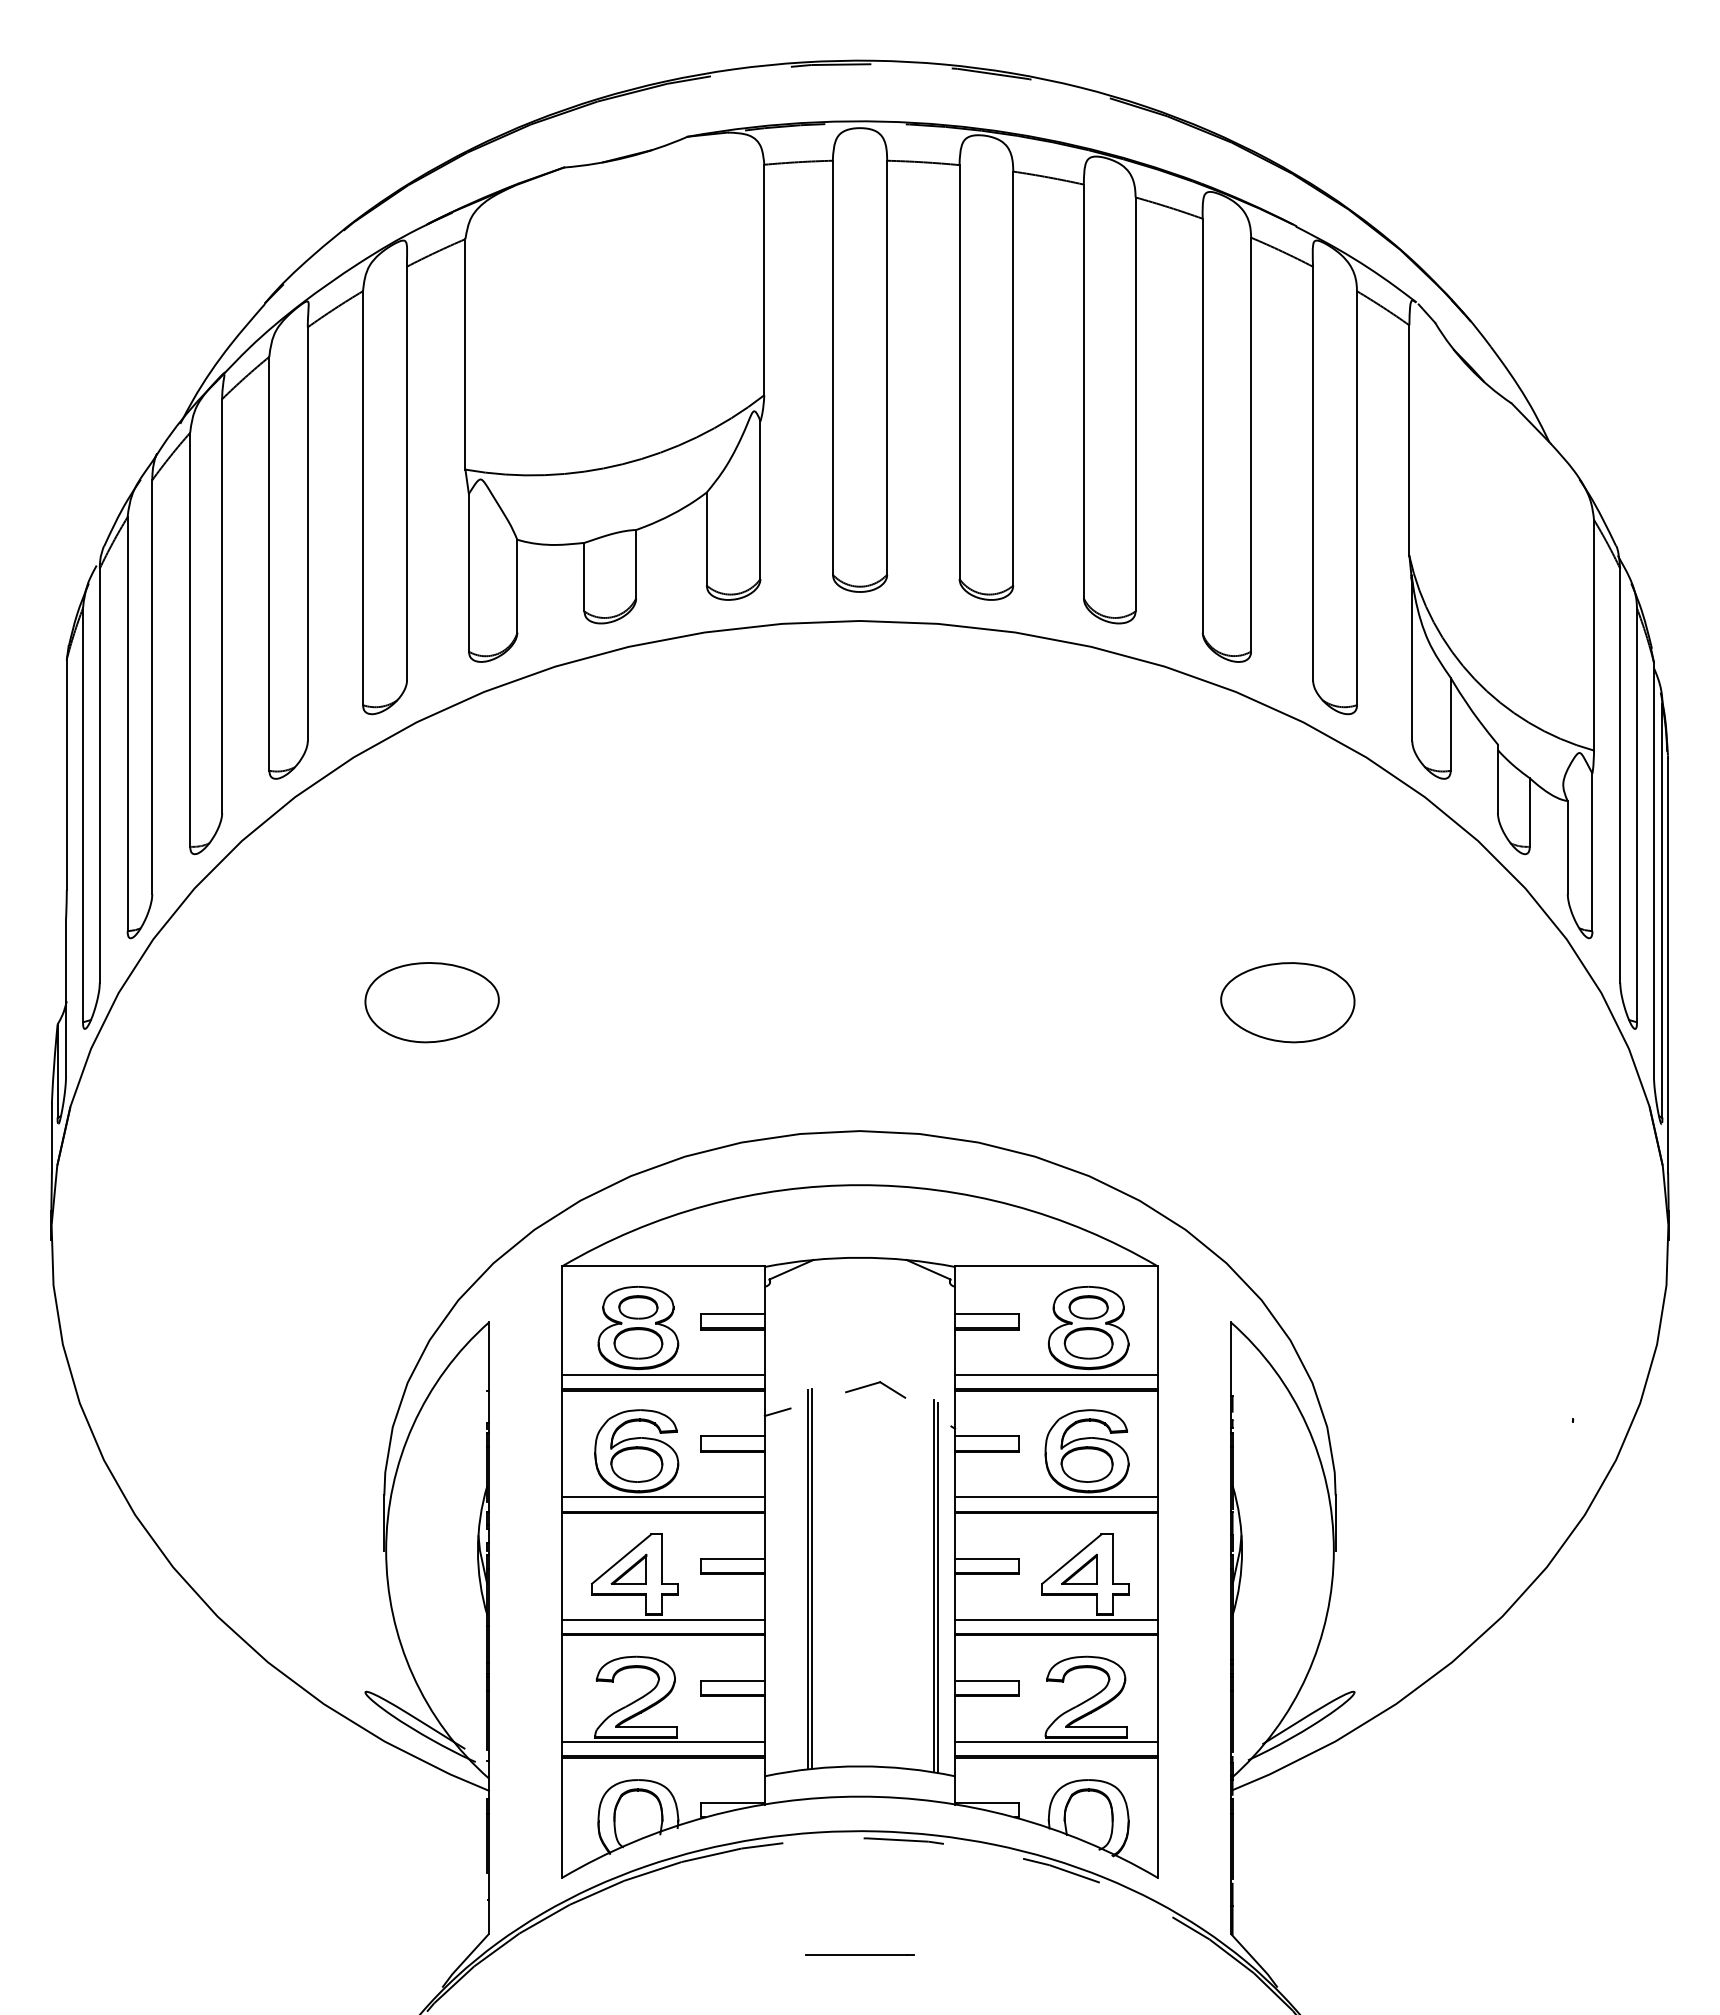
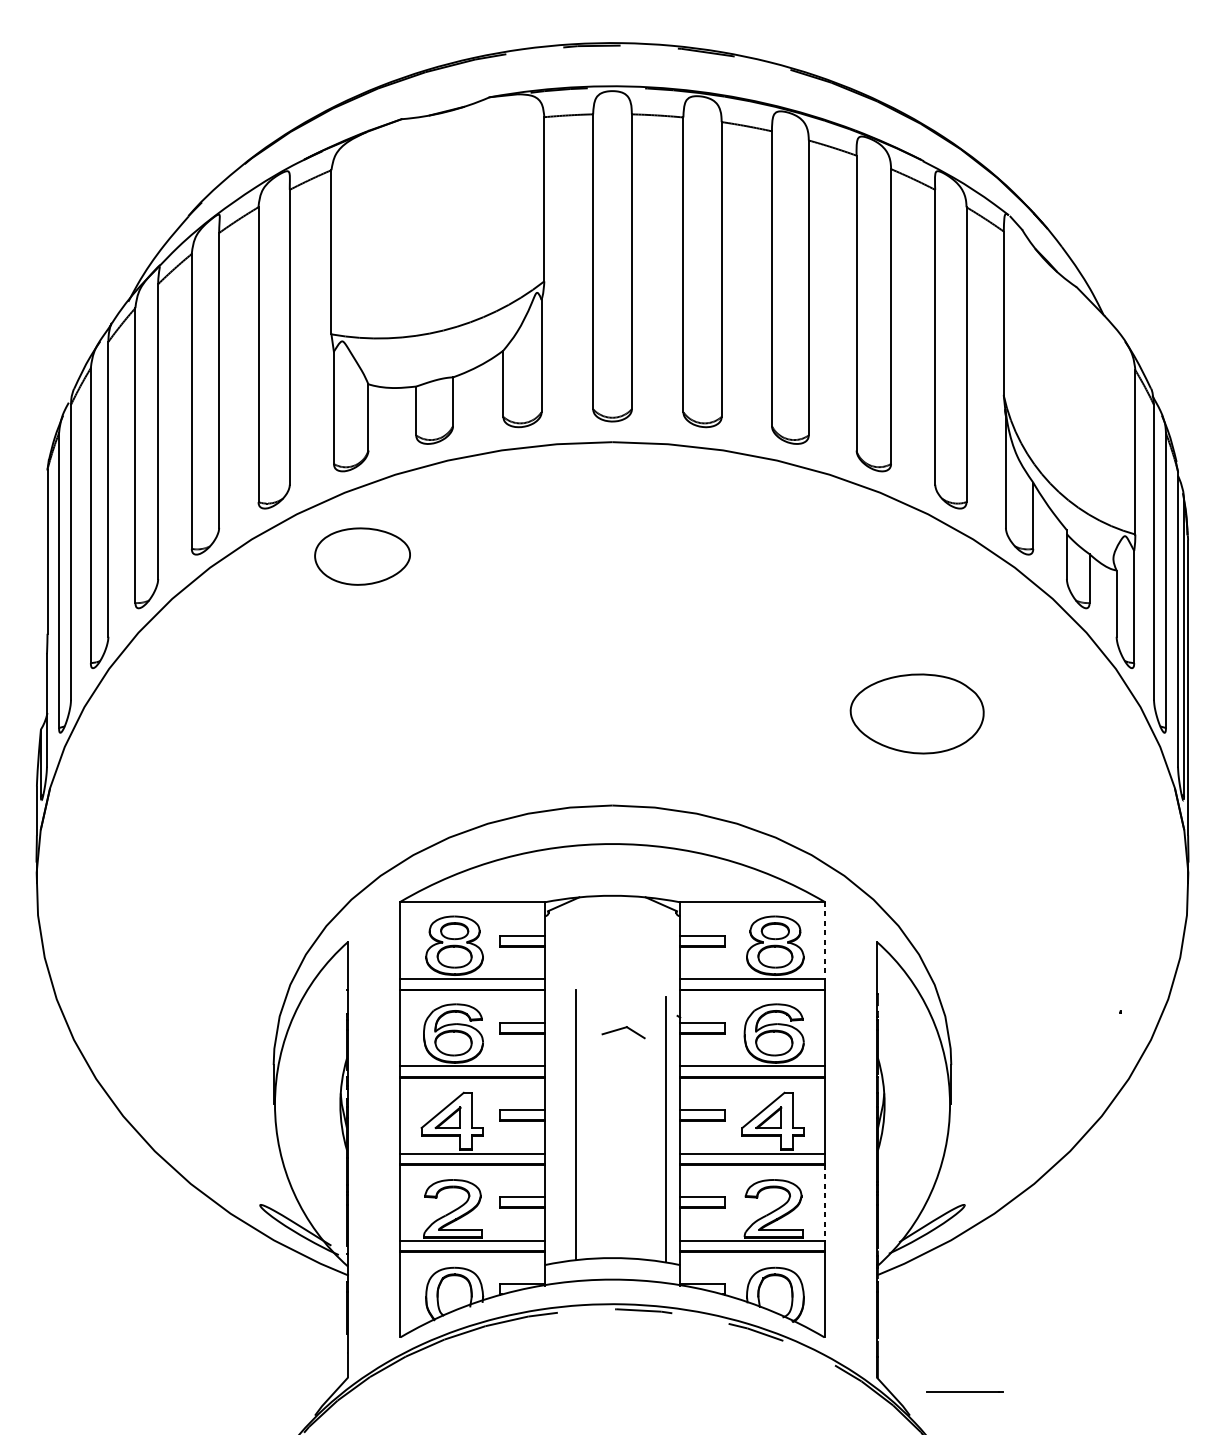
part: (431, 1002) -> (362, 556), moved
part: (1287, 1002) -> (917, 713), size x1.4
line: (1157, 1321) -> (824, 941), solid -> dashed
part: (875, 1389) -> (623, 1032), moved
line: (777, 1412) -> (553, 1005), removed
line: (812, 1578) -> (578, 1124), removed
line: (938, 1587) -> (668, 1130), removed
line: (1157, 1689) -> (824, 1203), solid -> dashed
line: (859, 1954) -> (964, 1392), moved

